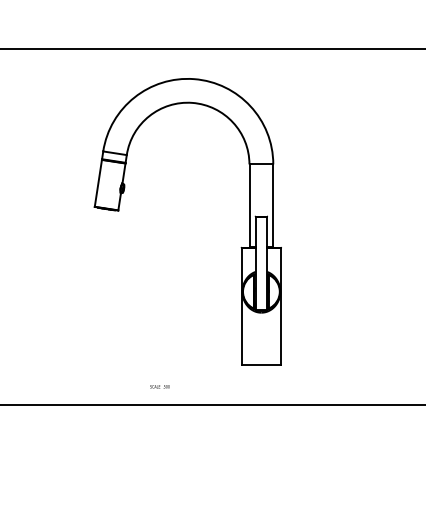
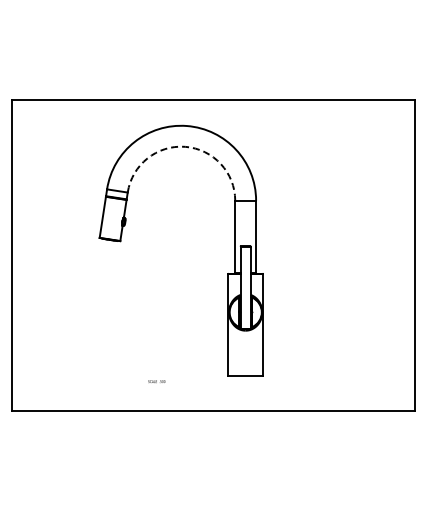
arc: (192, 102) -> (185, 146), solid -> dashed
text: (159, 386) -> (156, 381), moved

